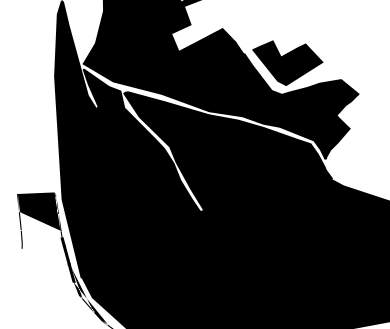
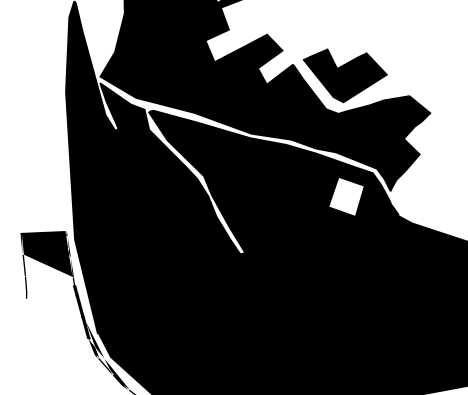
fill: (229, 56) -> (275, 67), removed
fill: (288, 163) -> (346, 196), removed

